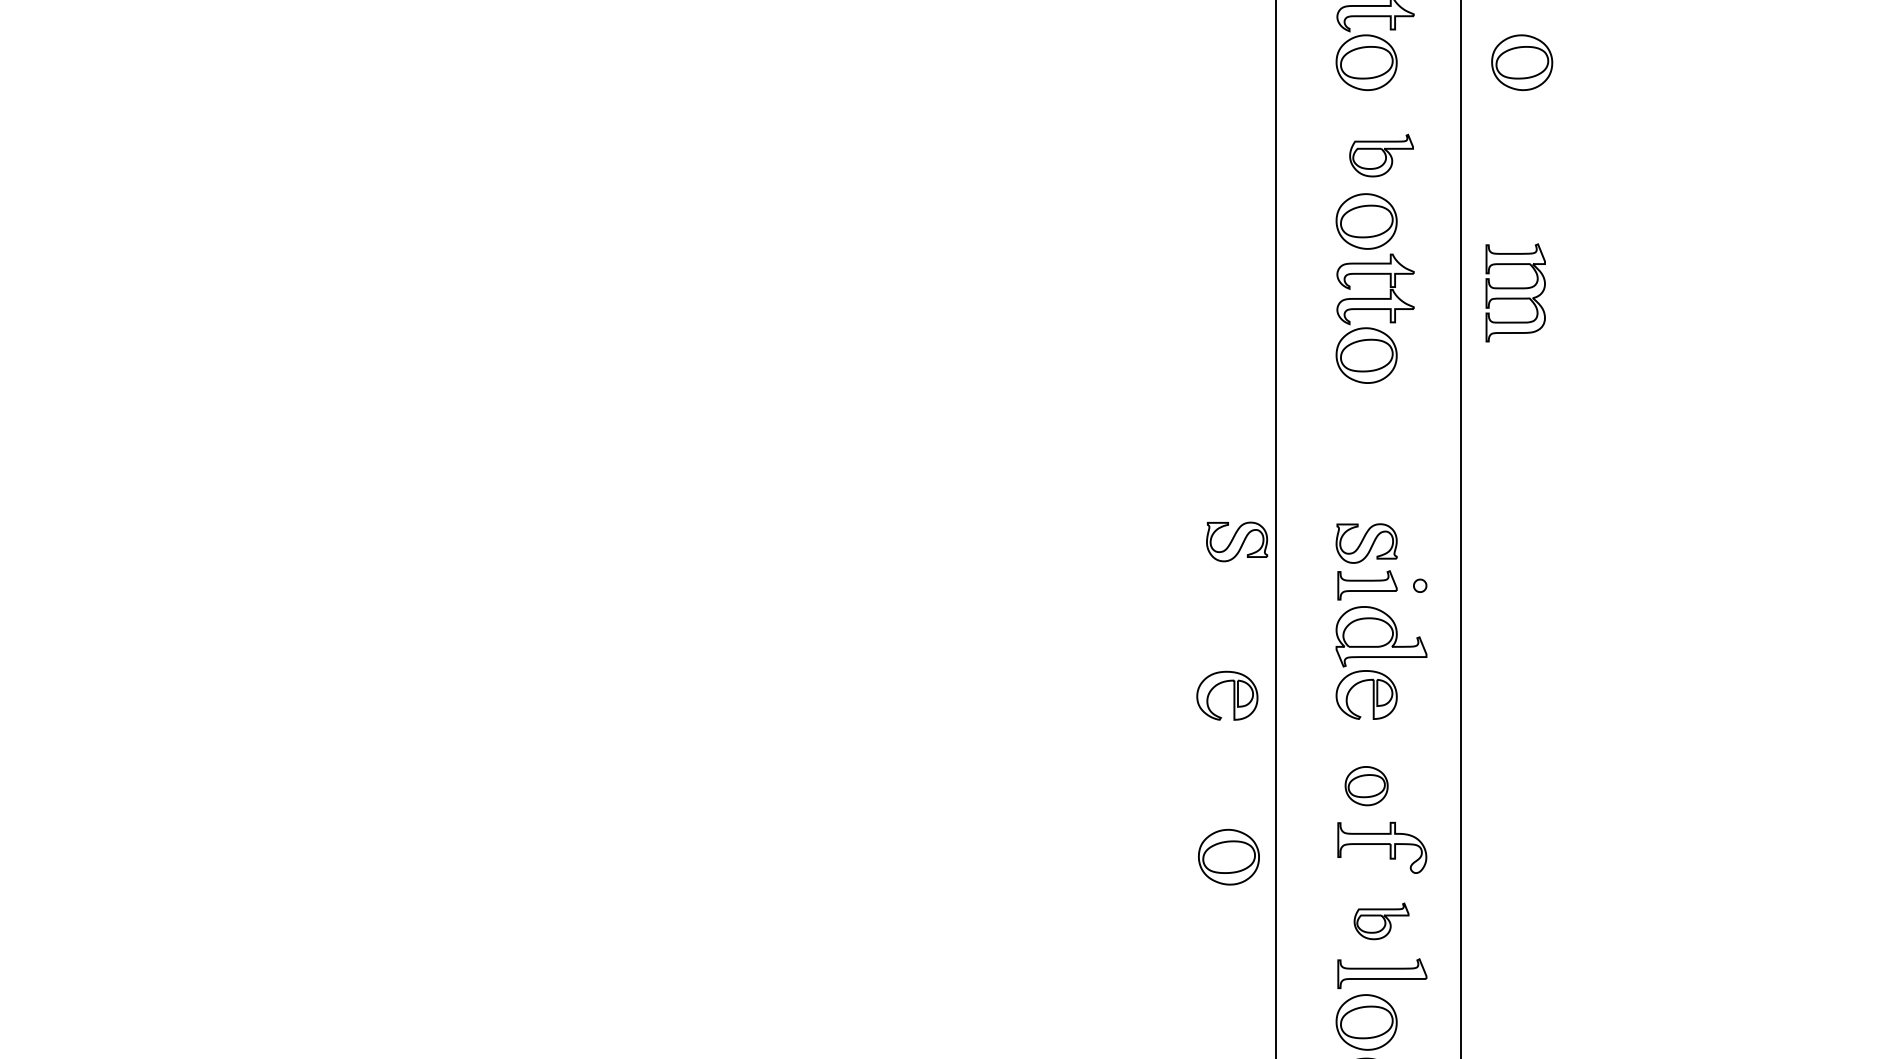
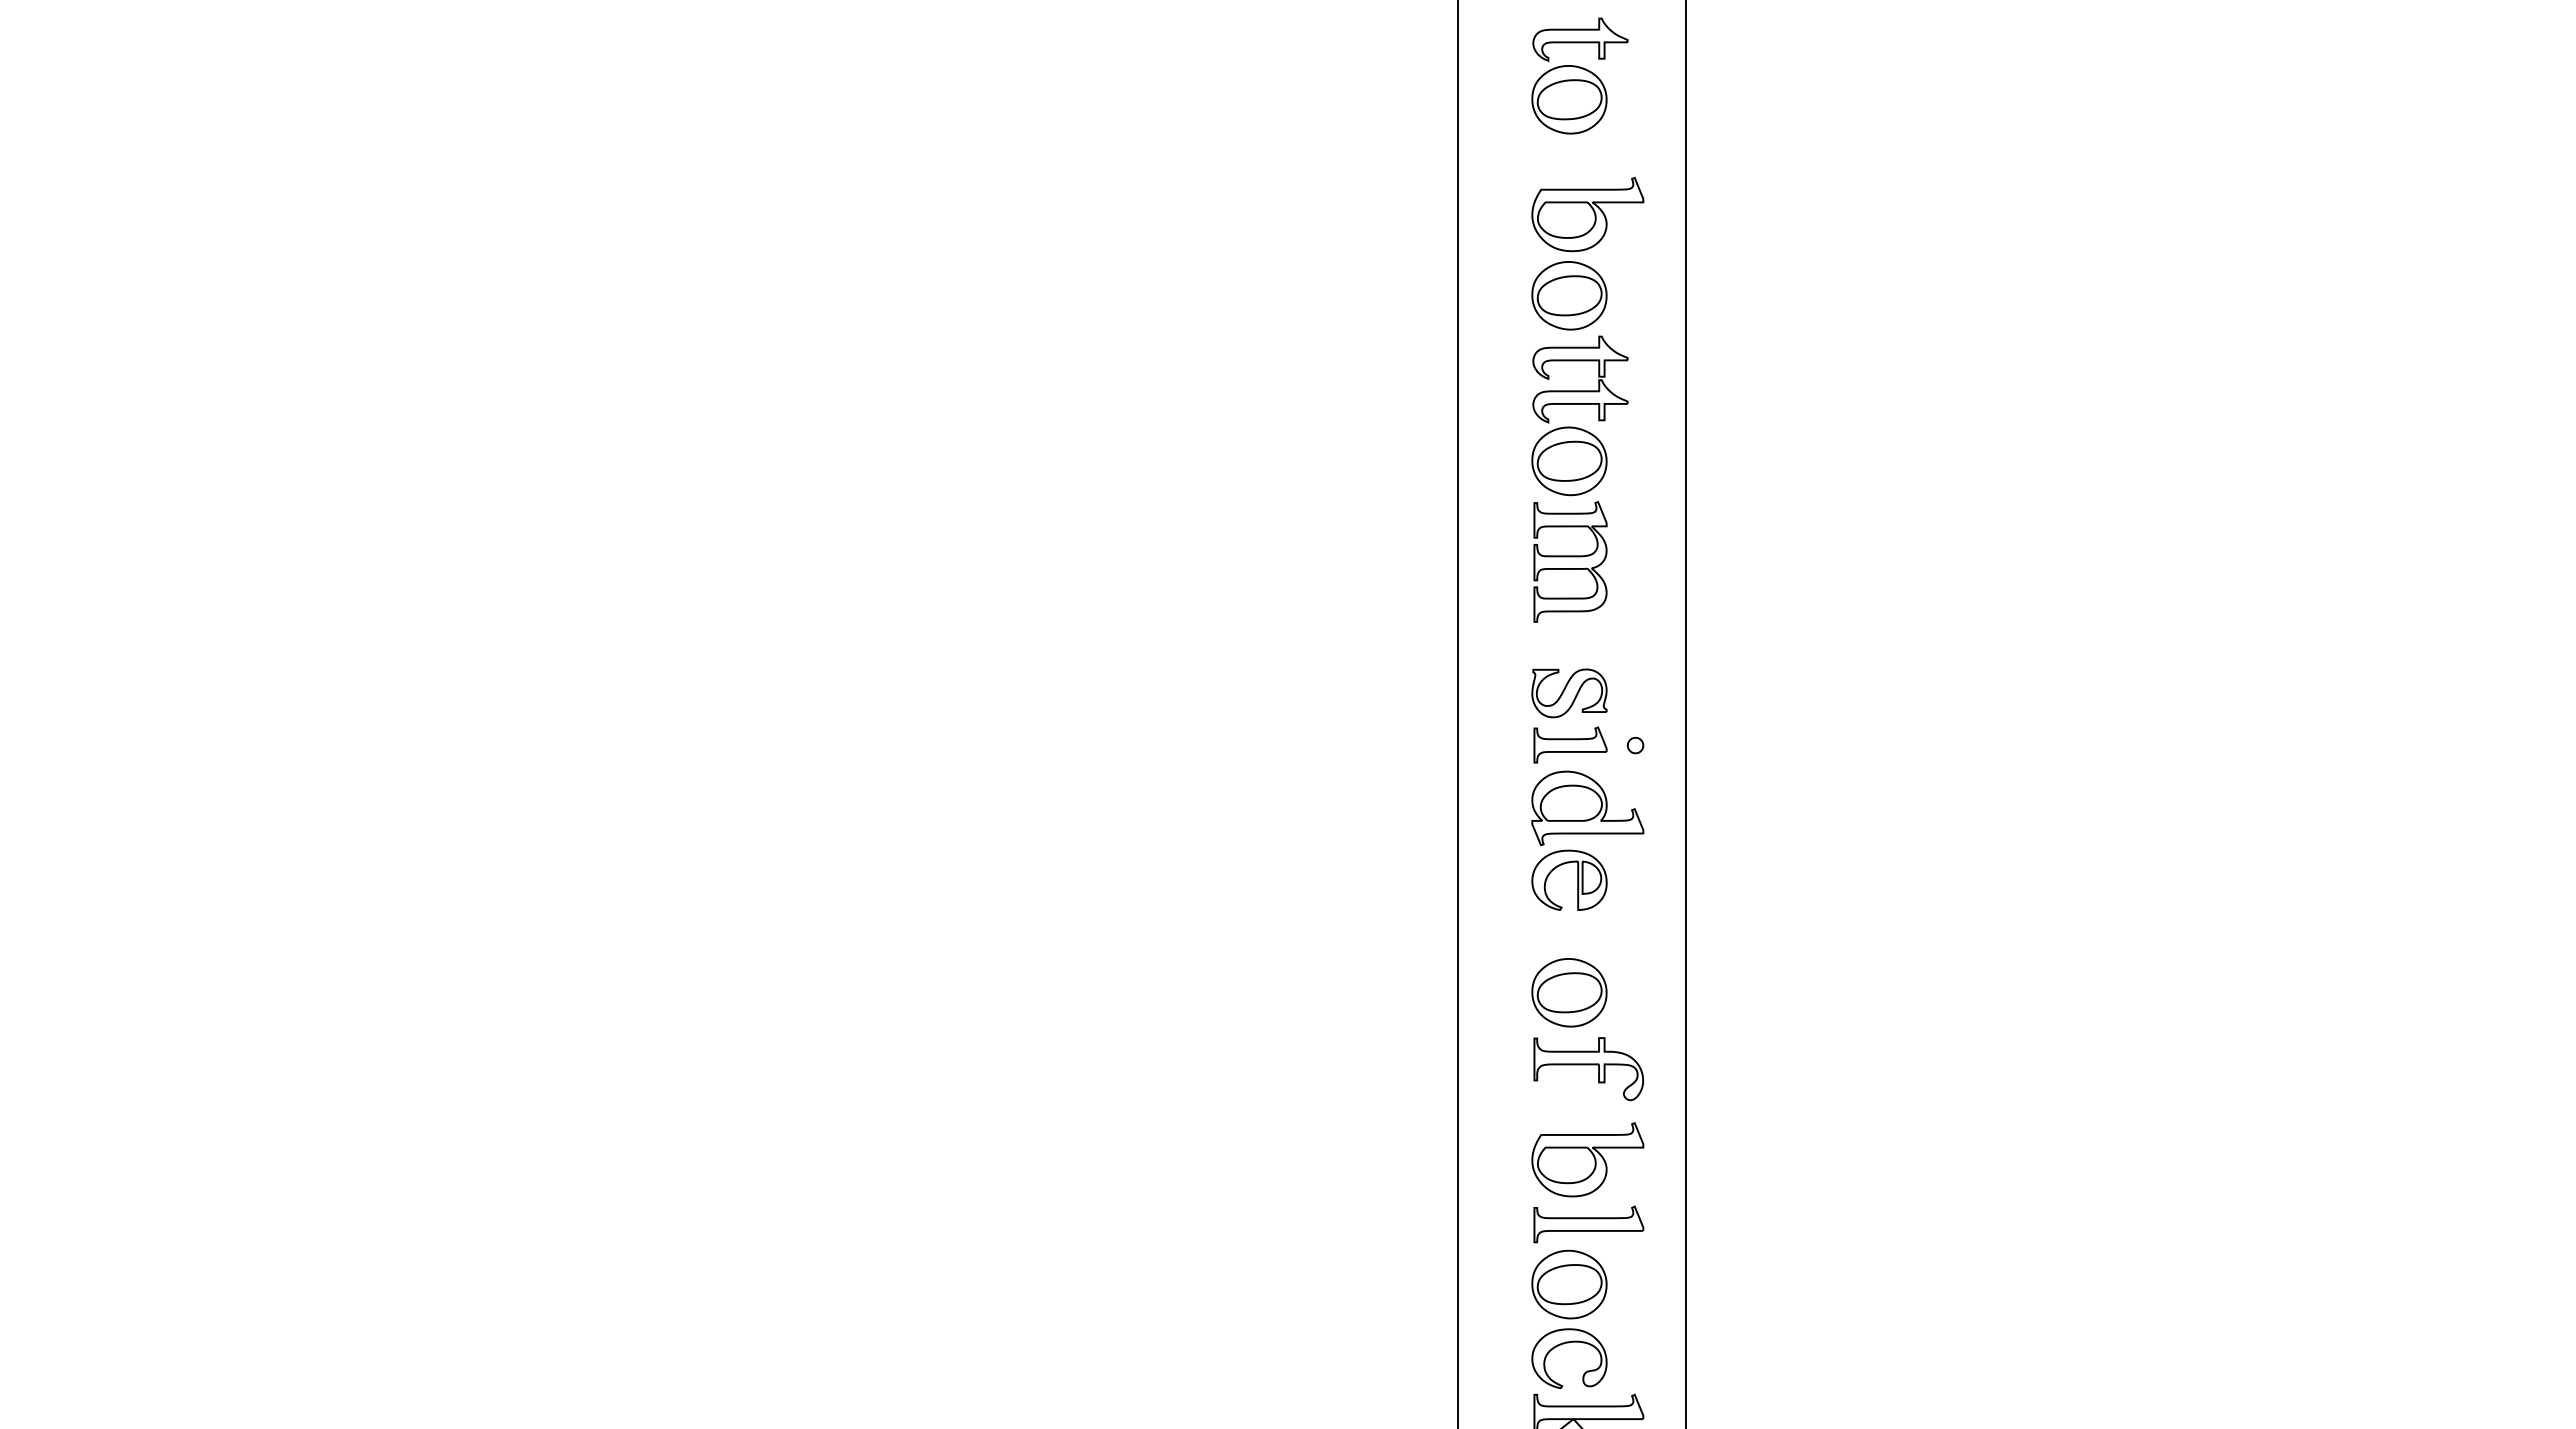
part: (1522, 62) -> (1761, 99), removed
part: (1381, 155) -> (1587, 214), size x1.43
part: (1515, 292) -> (1570, 561), moved
part: (1237, 542) -> (1409, 691), removed
part: (1233, 695) -> (1405, 880), removed
part: (1366, 785) -> (1569, 992), size x1.43
part: (1228, 857) -> (1399, 1080), removed
part: (1381, 921) -> (1587, 1159), size x1.67

